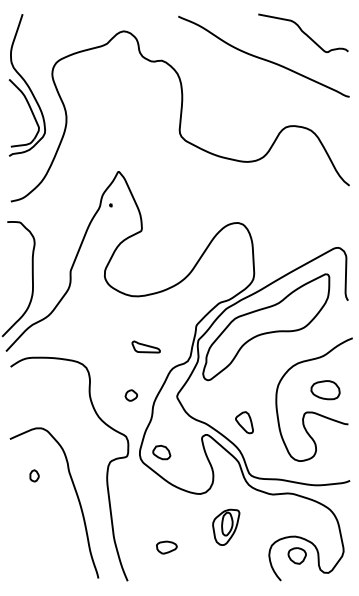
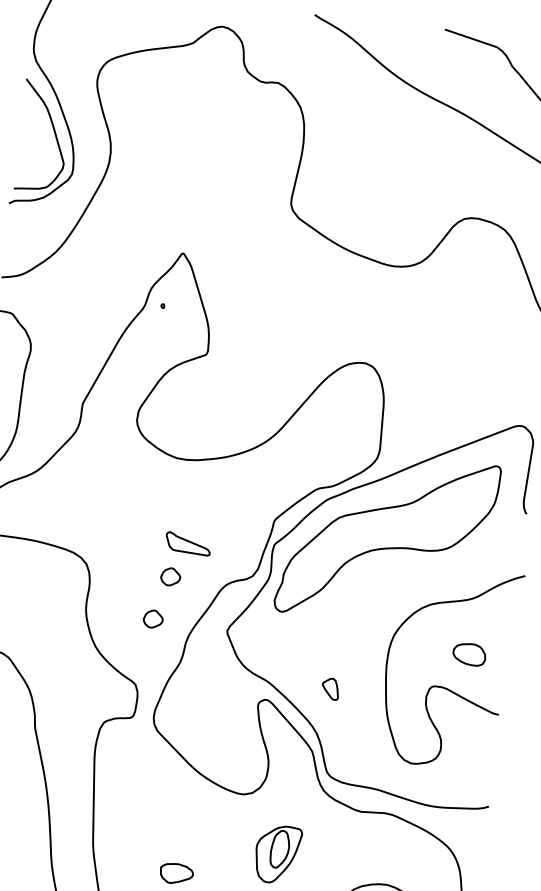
part: (138, 368) -> (170, 576), added
part: (325, 390) -> (469, 654), size x0.7
part: (244, 422) -> (330, 688), size x0.6
part: (161, 452) -> (189, 718), removed

